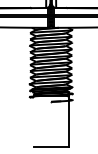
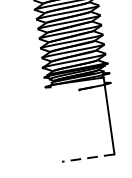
line: (50, 146) -> (87, 157), solid -> dashed

